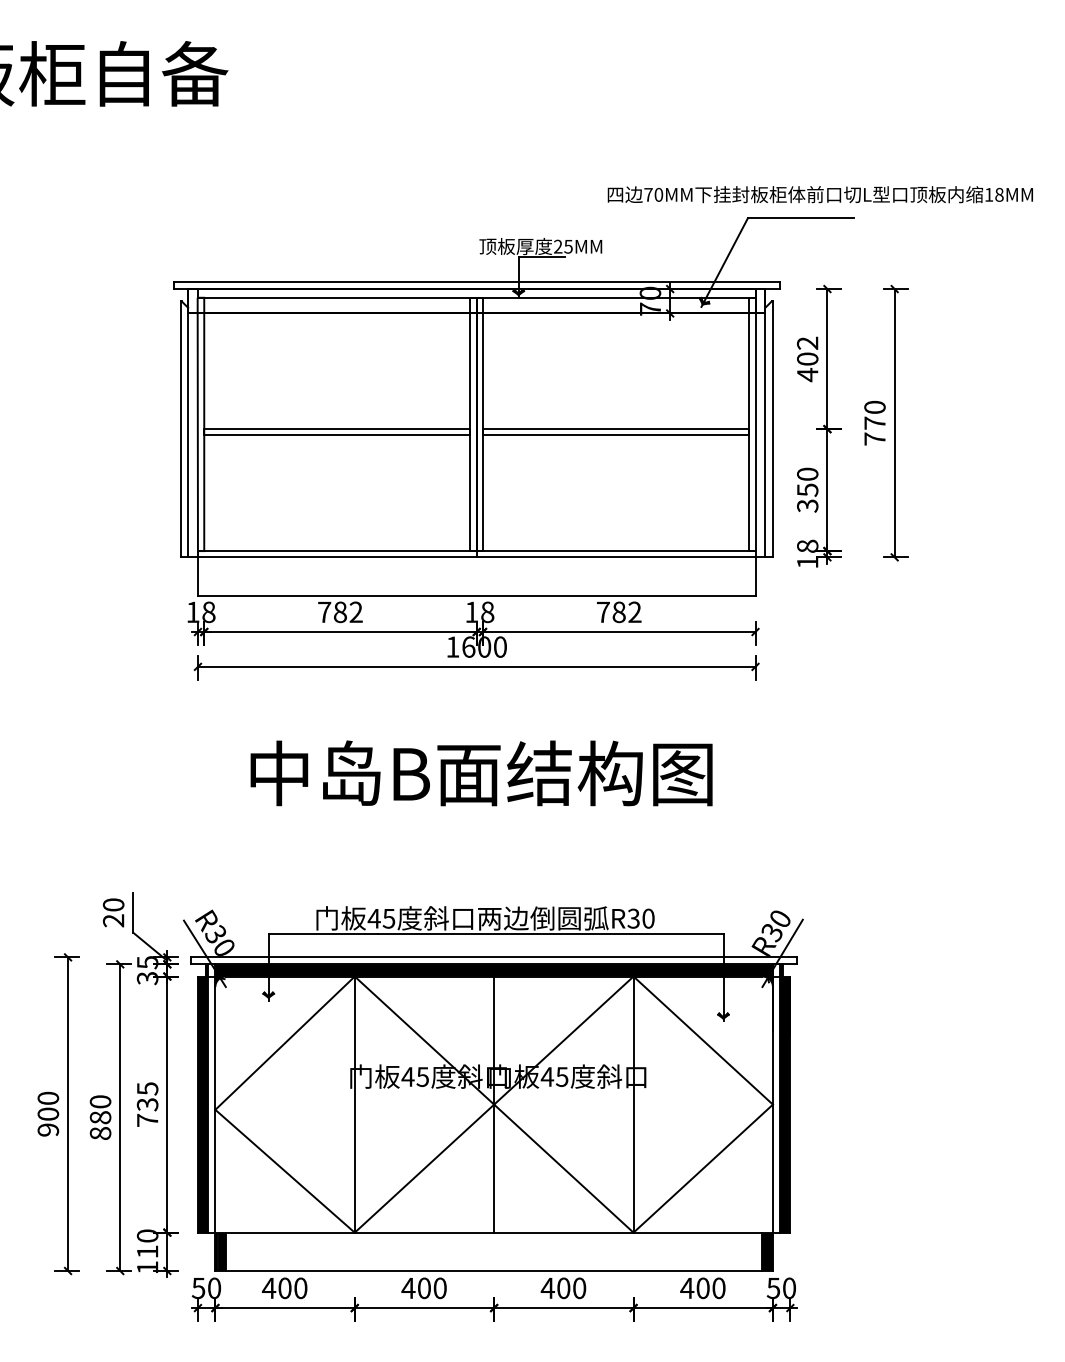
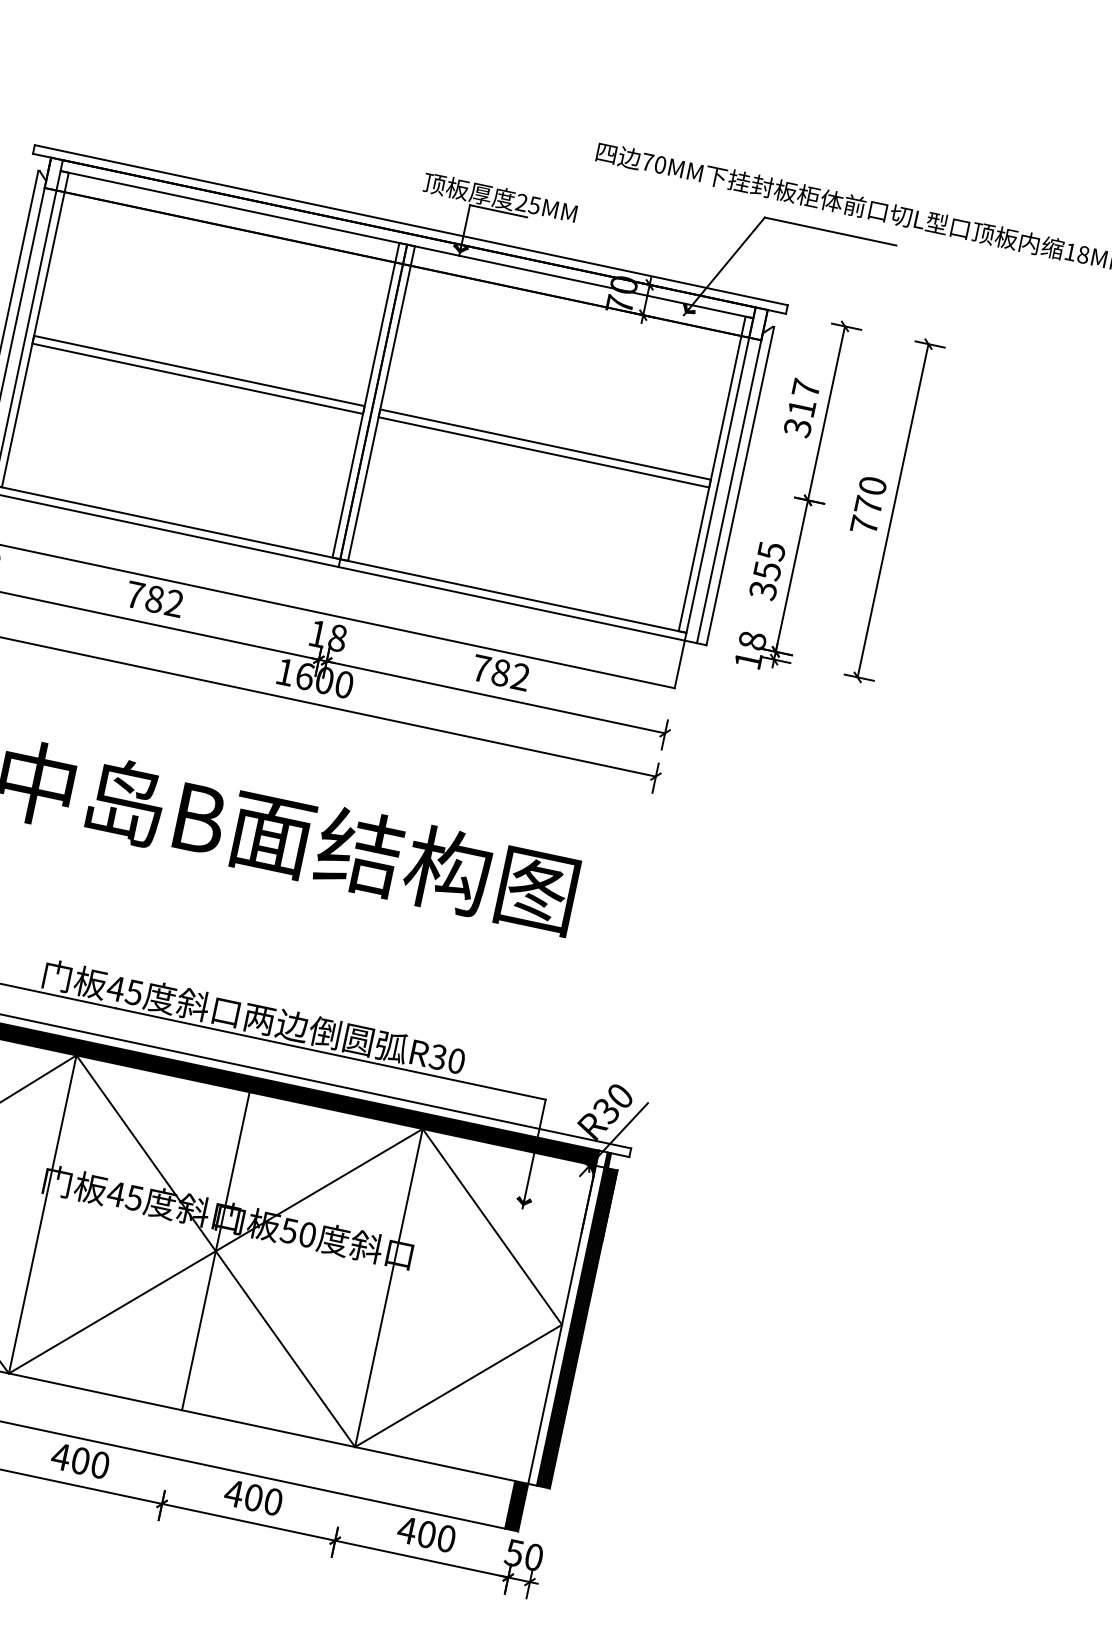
text: (807, 359) -> (801, 408), 402 -> 317
text: (807, 474) -> (771, 551), 350 -> 355
text: (554, 1076) -> (298, 1232), 45 -> 50

